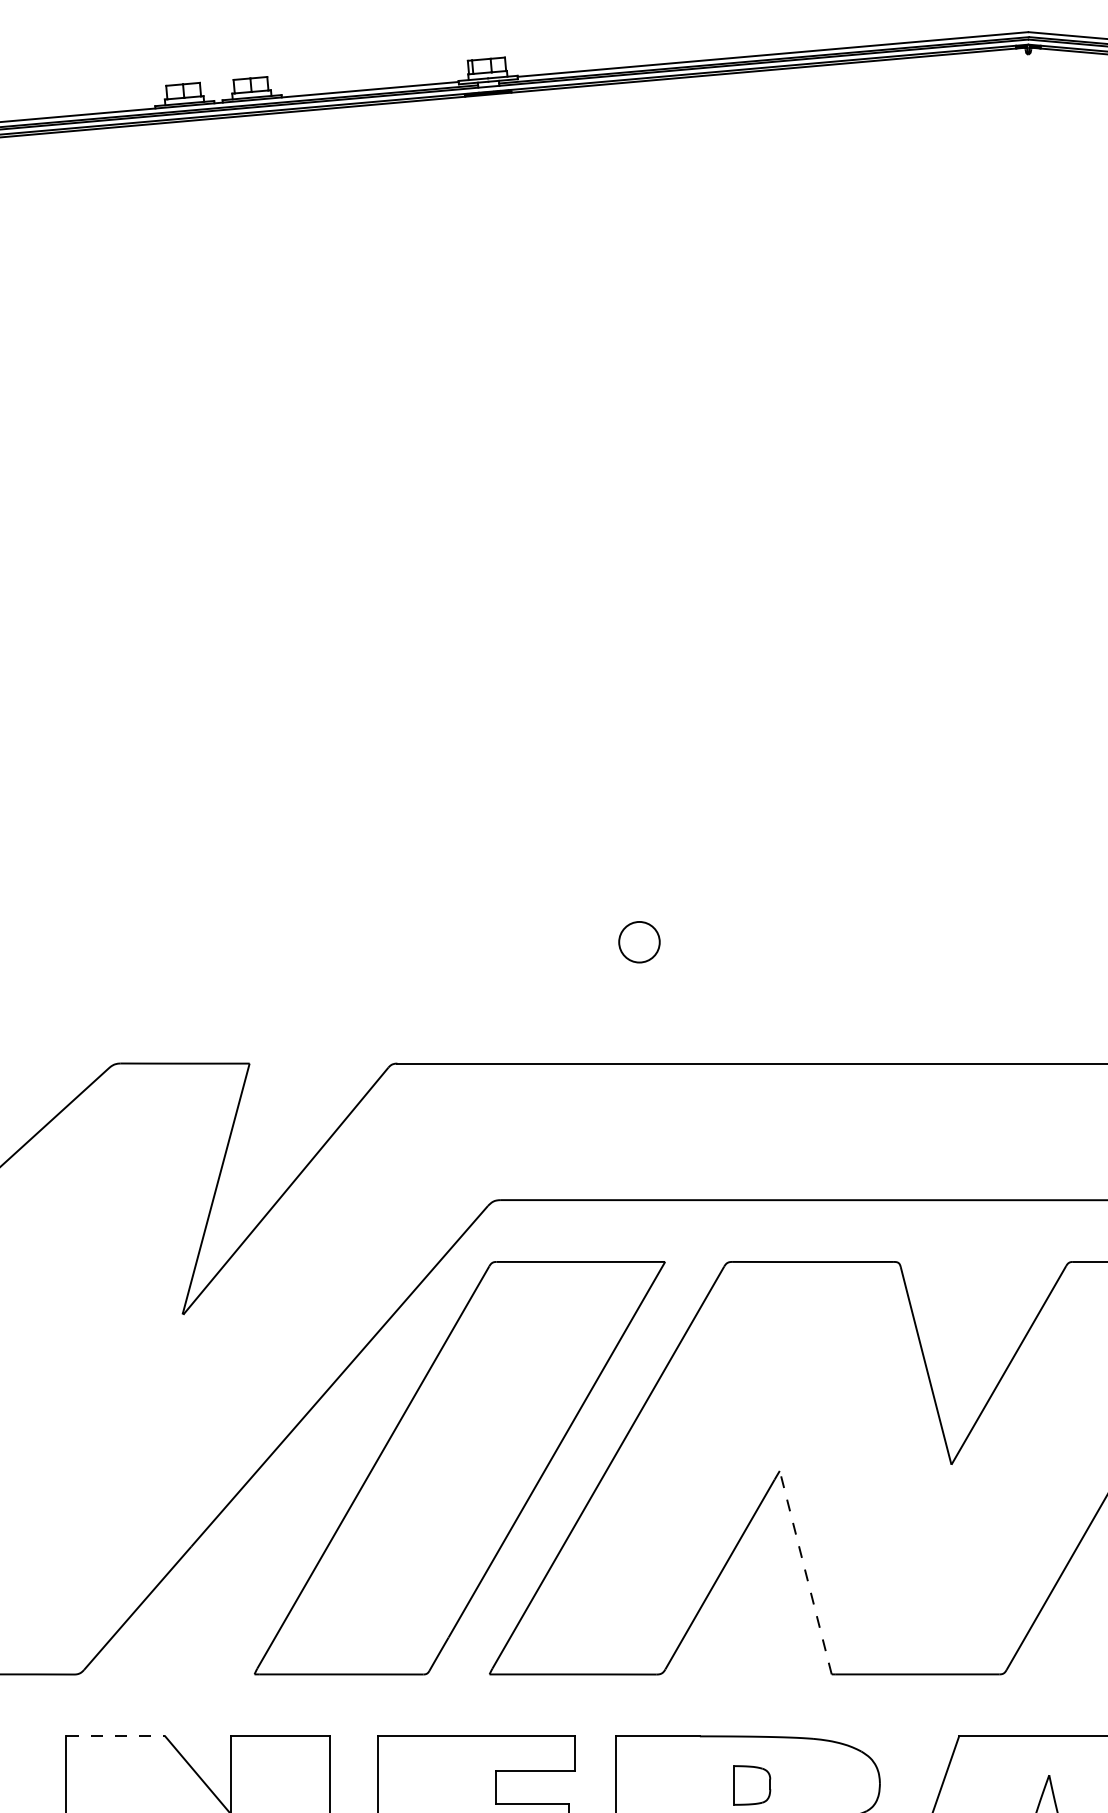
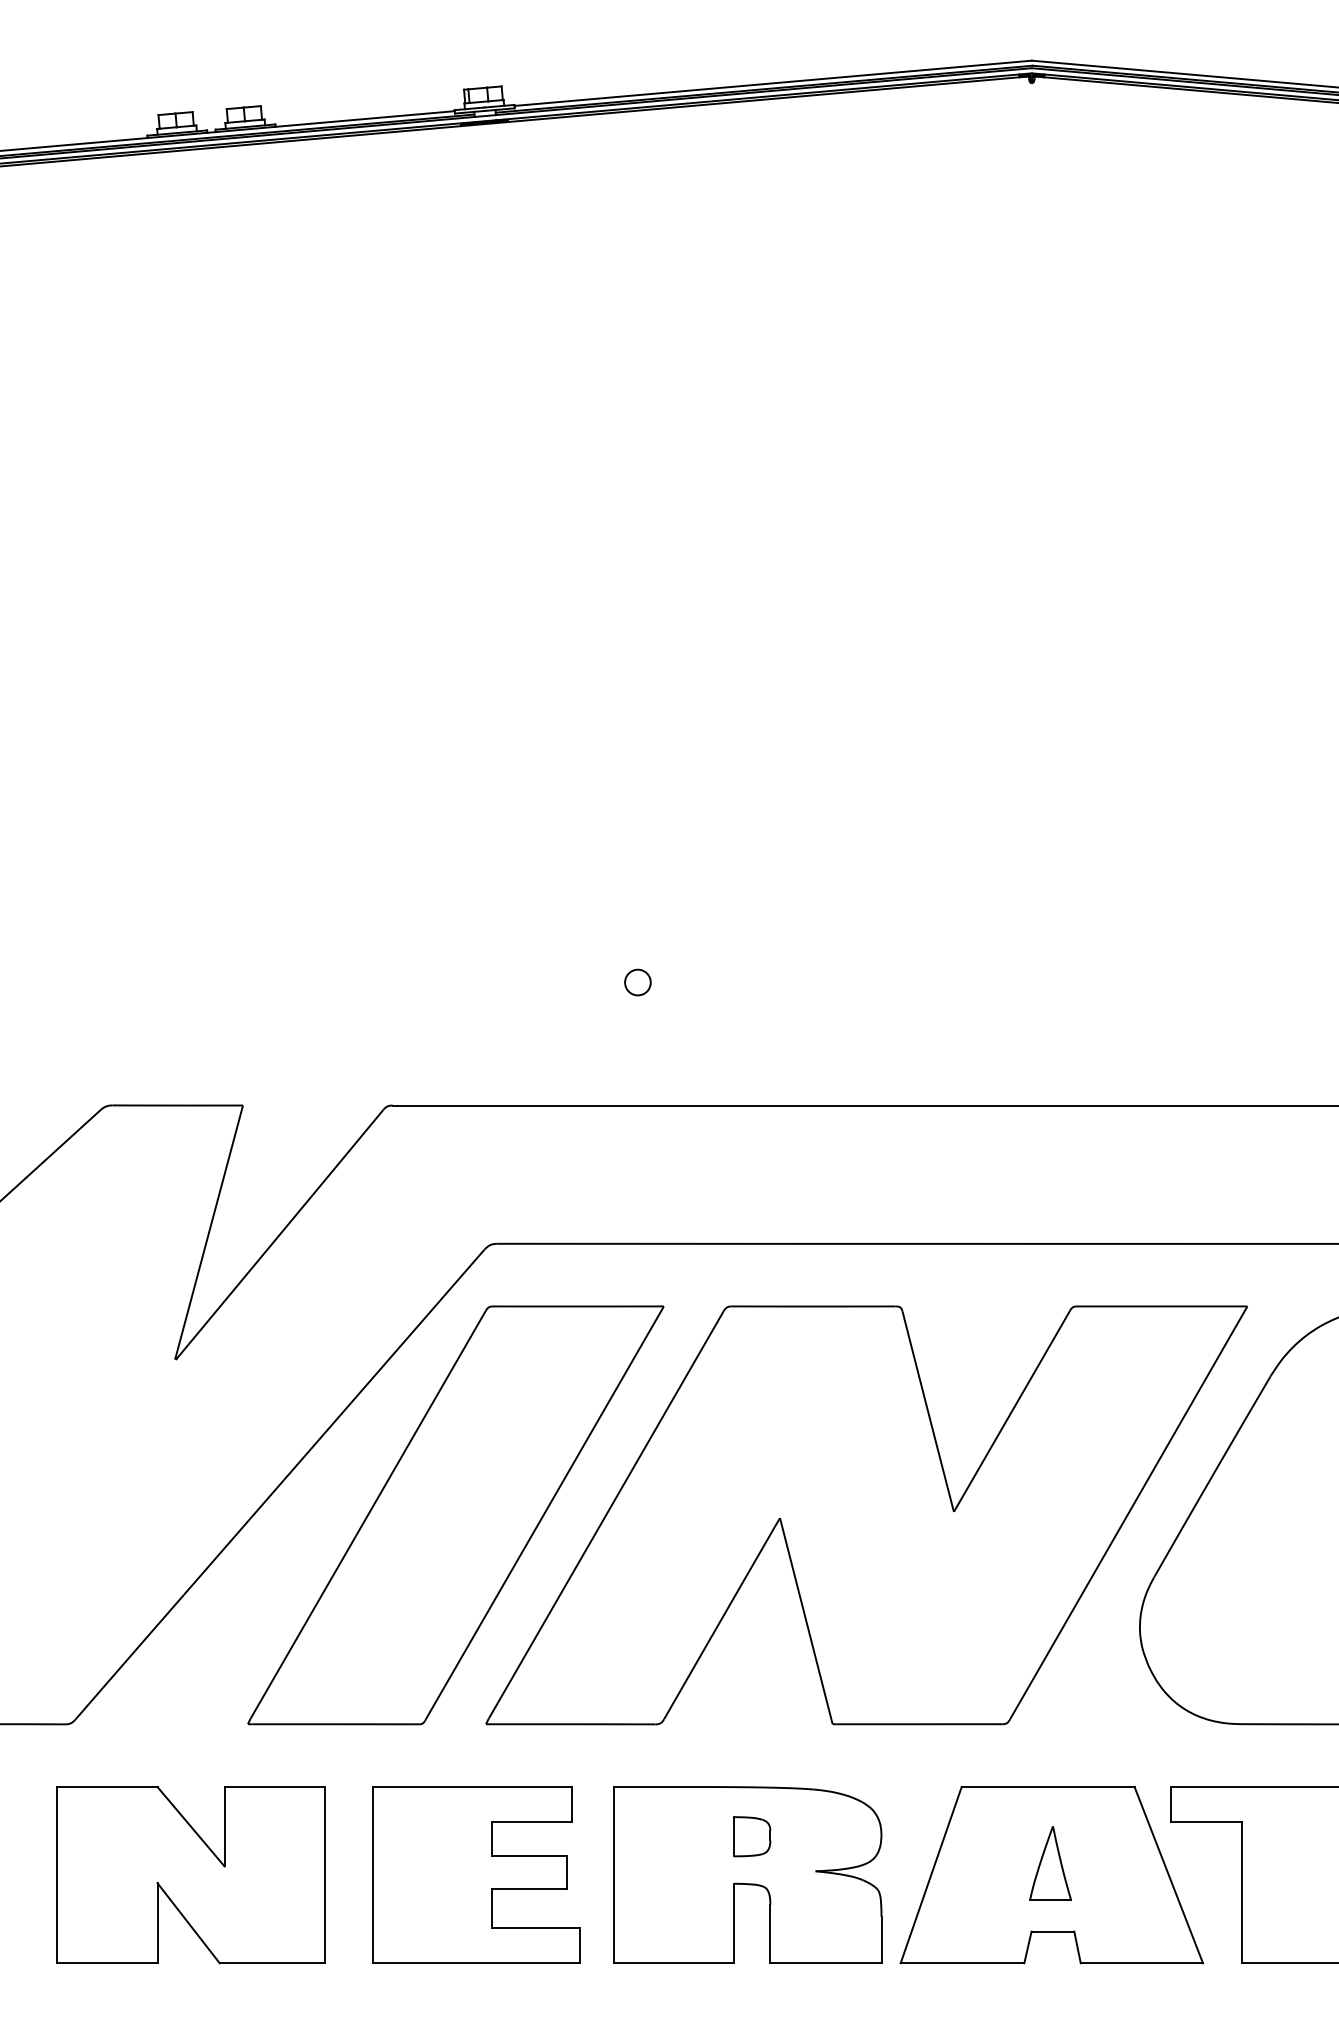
circle: (639, 942) -> (637, 982), size x0.62
line: (805, 1571) -> (806, 1620), dashed -> solid
line: (115, 1736) -> (107, 1787), dashed -> solid

